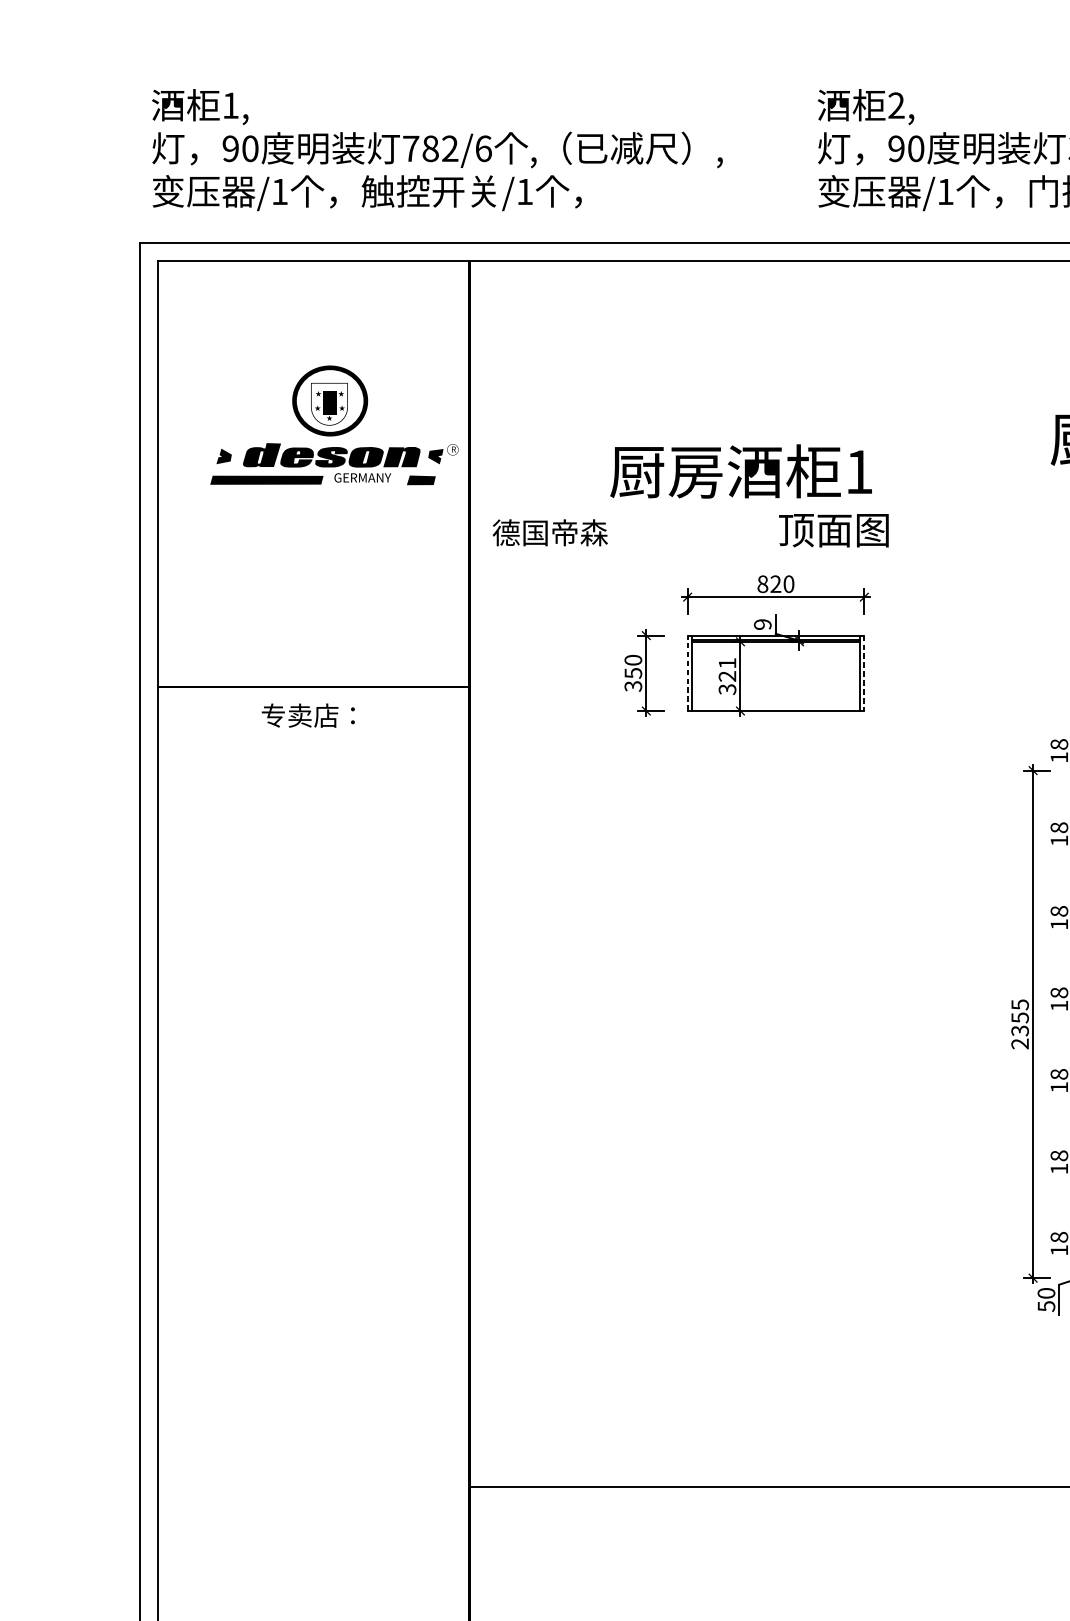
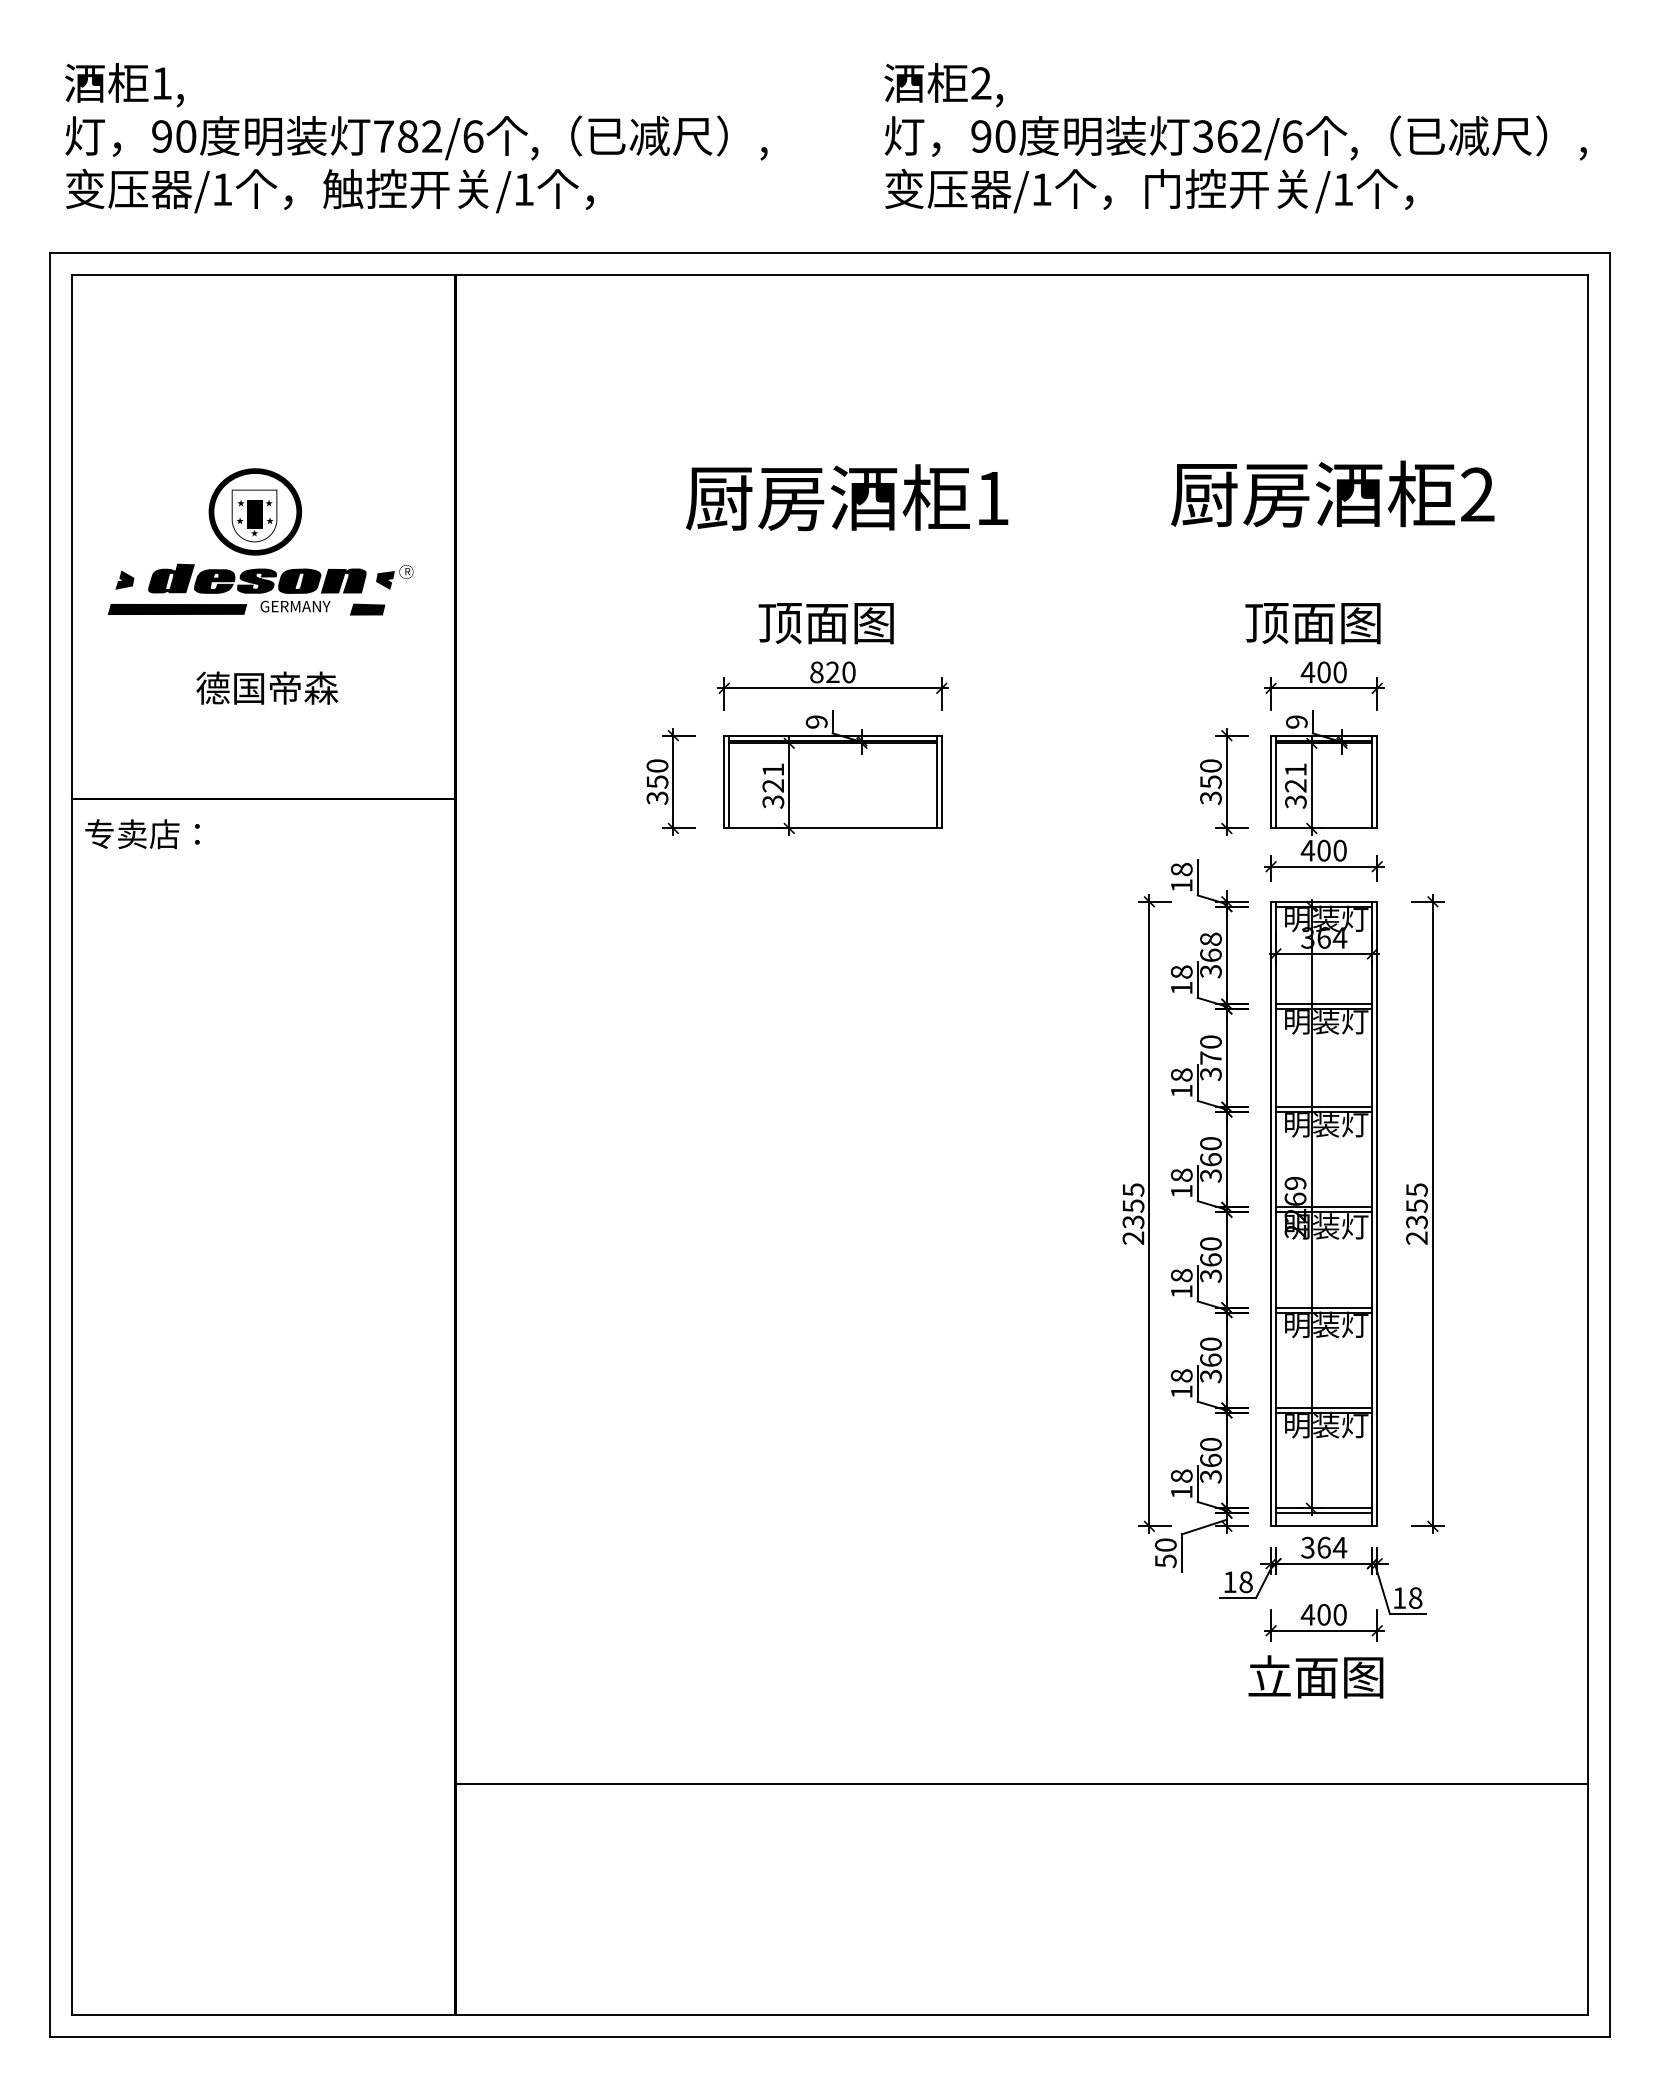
part: (334, 425) -> (260, 541), moved
text: (741, 471) -> (847, 497), moved
text: (833, 530) -> (825, 623), moved
text: (550, 532) -> (267, 687), moved
line: (687, 672) -> (724, 781), dashed -> solid
line: (864, 673) -> (941, 782), dashed -> solid
text: (308, 715) -> (142, 834), moved

